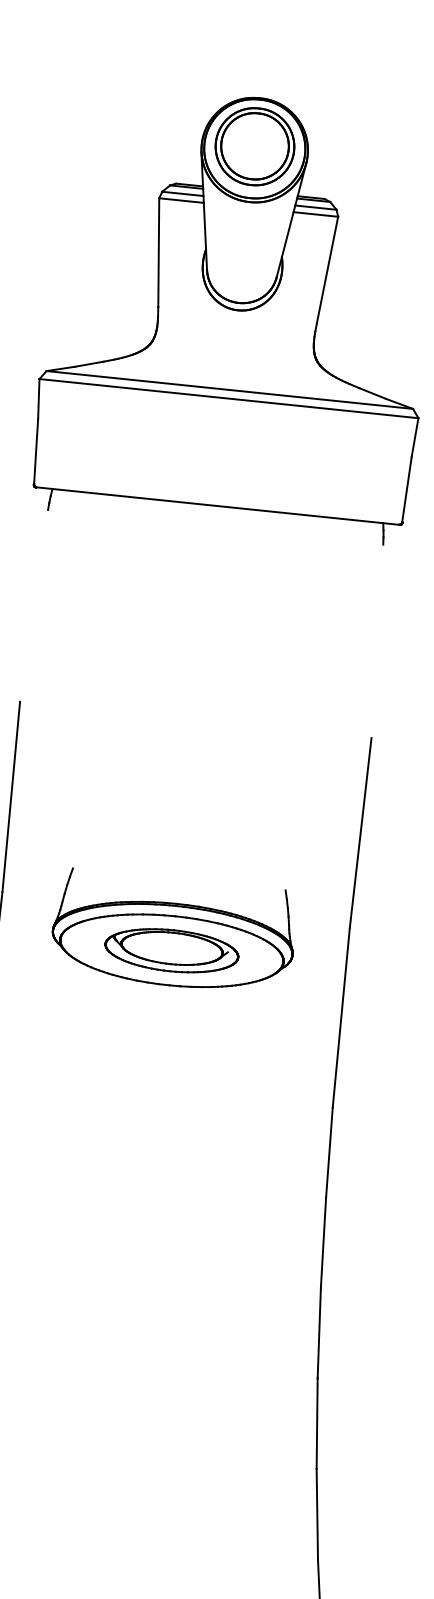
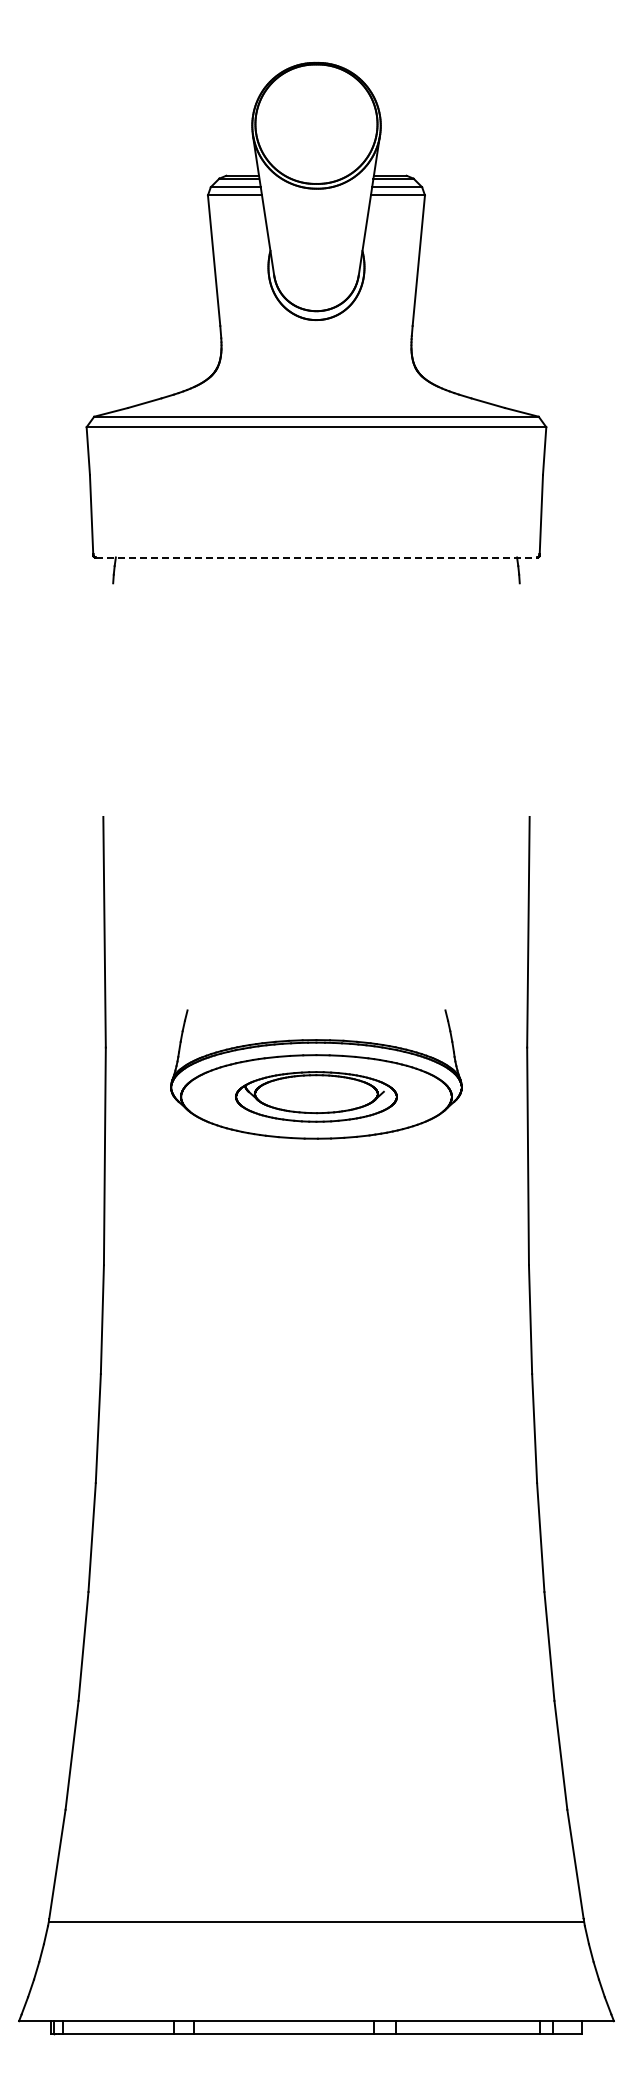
part: (255, 146) -> (316, 121), removed
line: (217, 506) -> (316, 557), solid -> dashed

